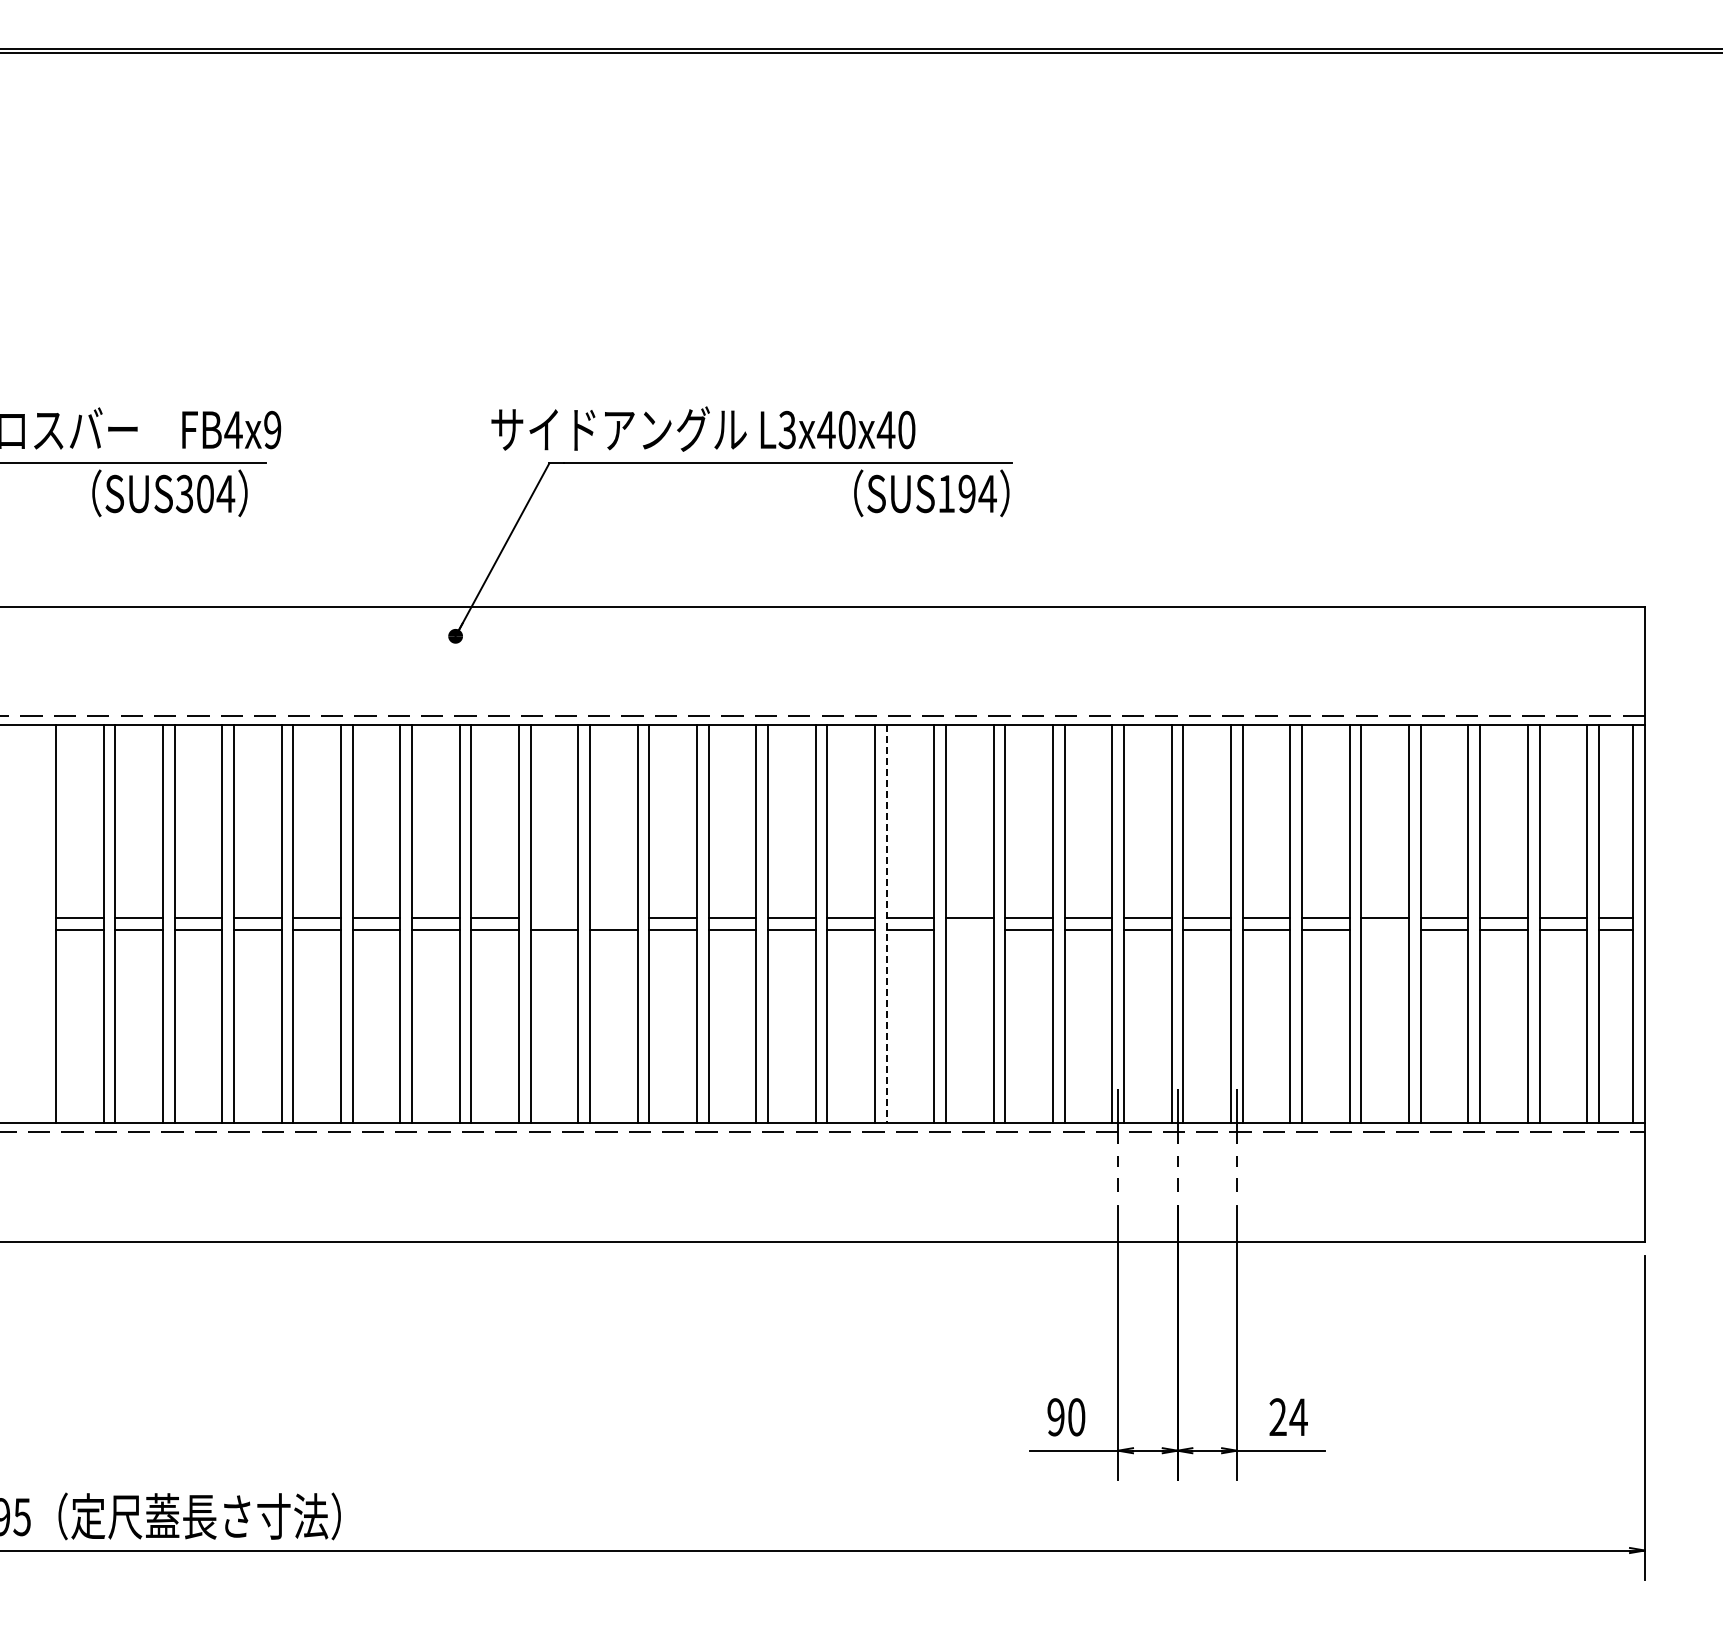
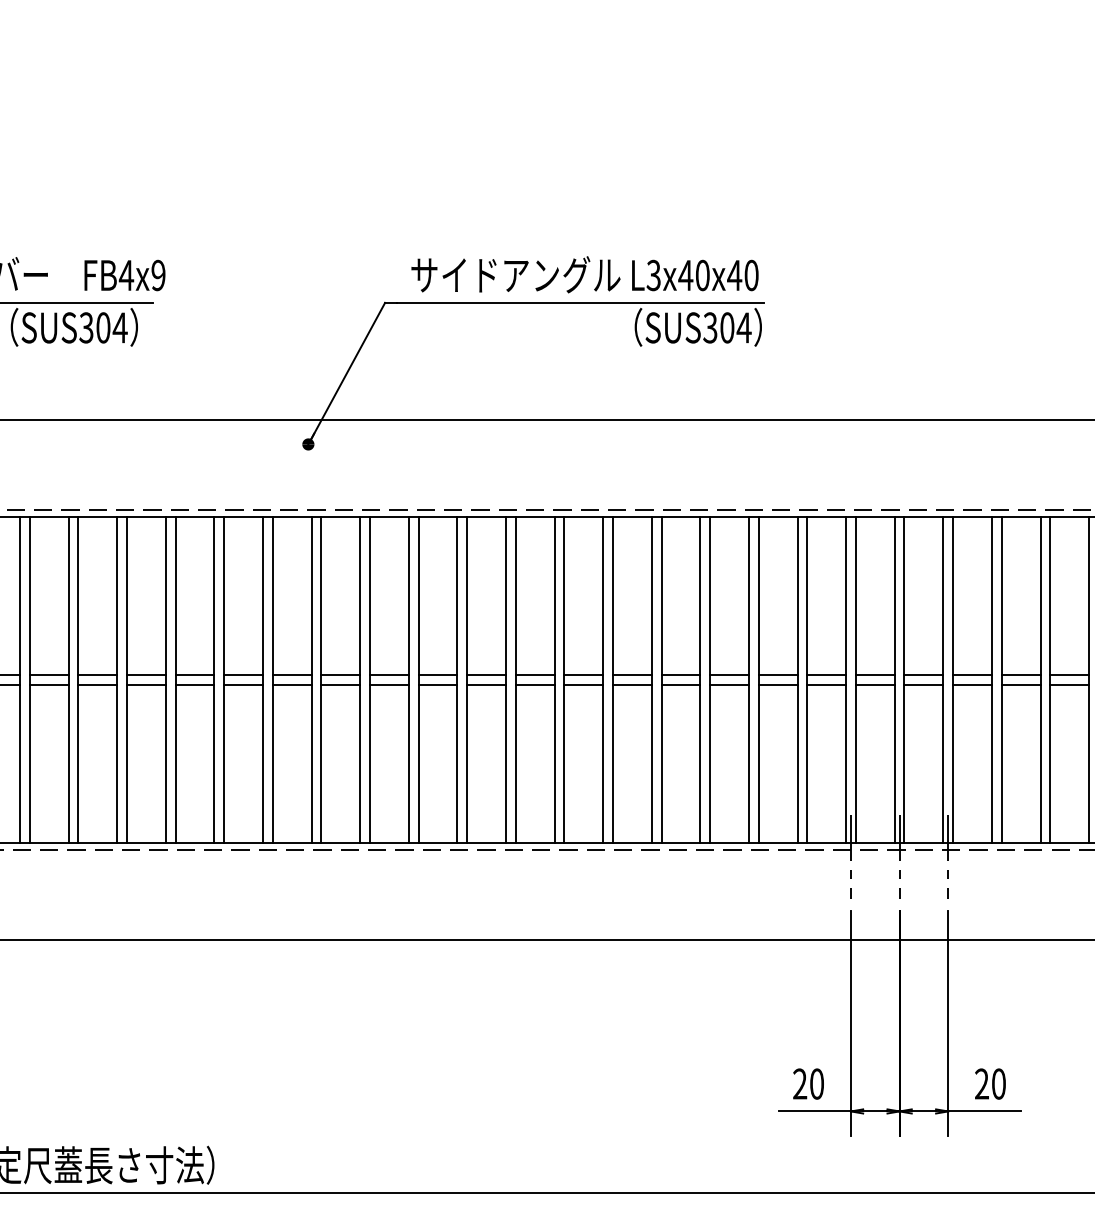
text: (703, 428) -> (585, 274), moved
text: (956, 493) -> (718, 327), SUS194 -> SUS304
line: (554, 918) -> (389, 675), added
line: (613, 918) -> (437, 675), added
line: (886, 924) -> (661, 680), dashed -> solid
line: (969, 930) -> (729, 685), added
line: (1384, 930) -> (1069, 685), added
text: (1055, 1417) -> (799, 1084), 90 -> 20
text: (1298, 1417) -> (998, 1084), 24 -> 20

